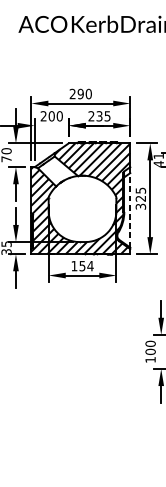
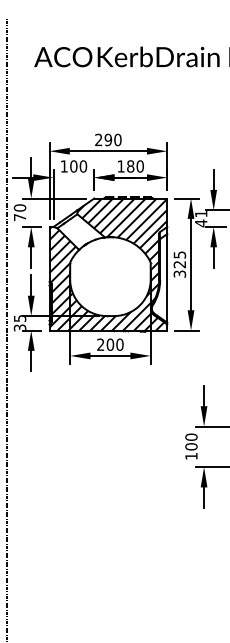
text: (43, 116) -> (63, 166), 200 -> 100
text: (99, 116) -> (130, 166), 235 -> 180
line: (130, 209) -> (167, 277), dashed -> solid
text: (82, 265) -> (110, 344), 154 -> 200

